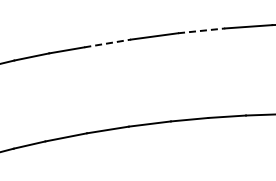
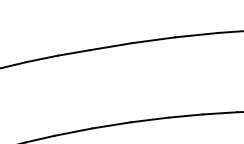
line: (201, 30) -> (196, 34), dashed -> solid
line: (107, 43) -> (111, 46), dashed -> solid

